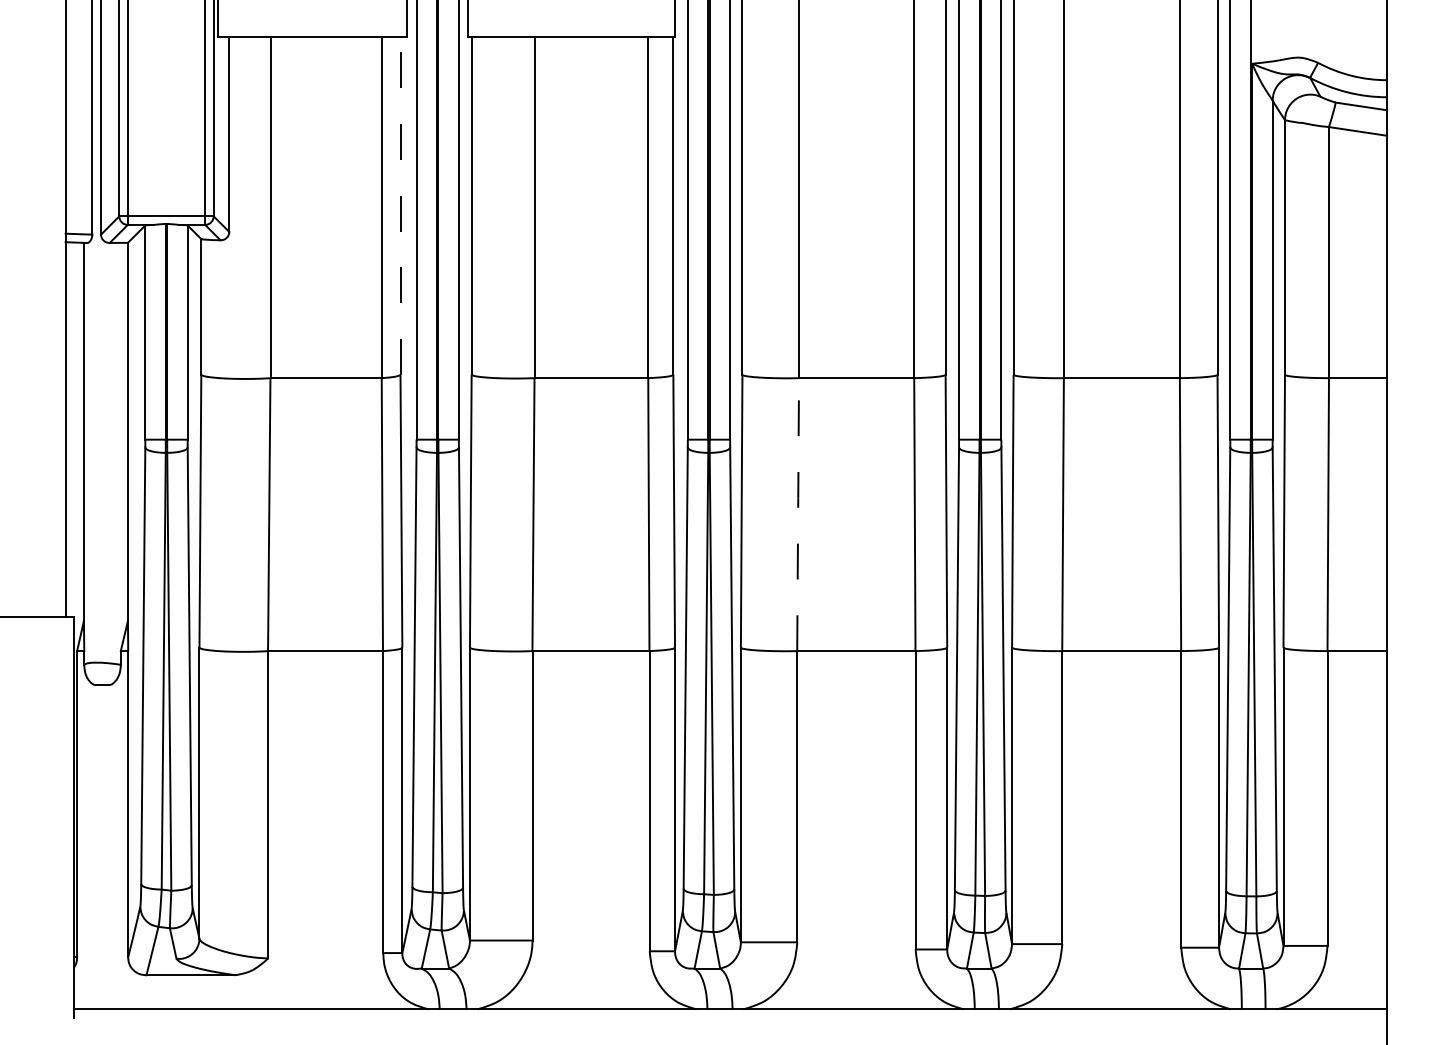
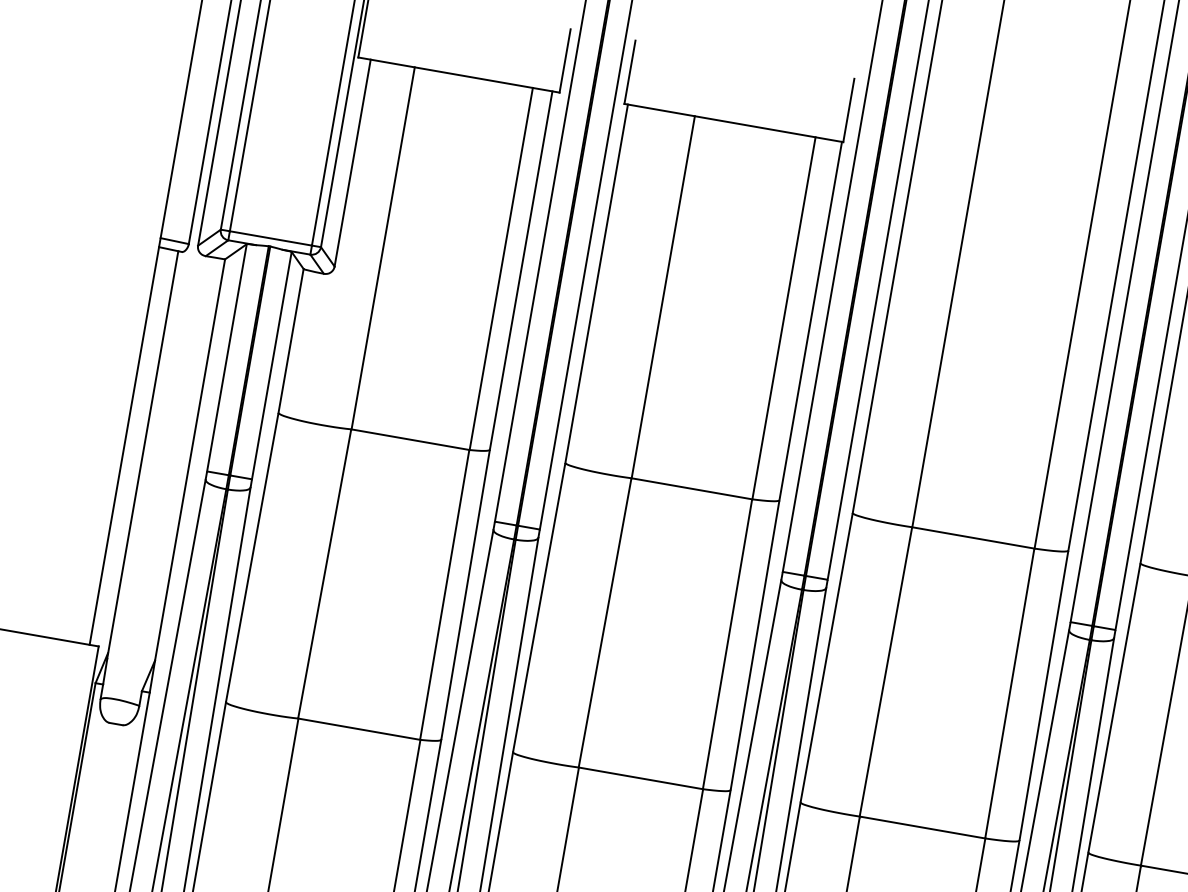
line: (400, 205) -> (521, 270), dashed -> solid
line: (798, 513) -> (886, 670), dashed -> solid

